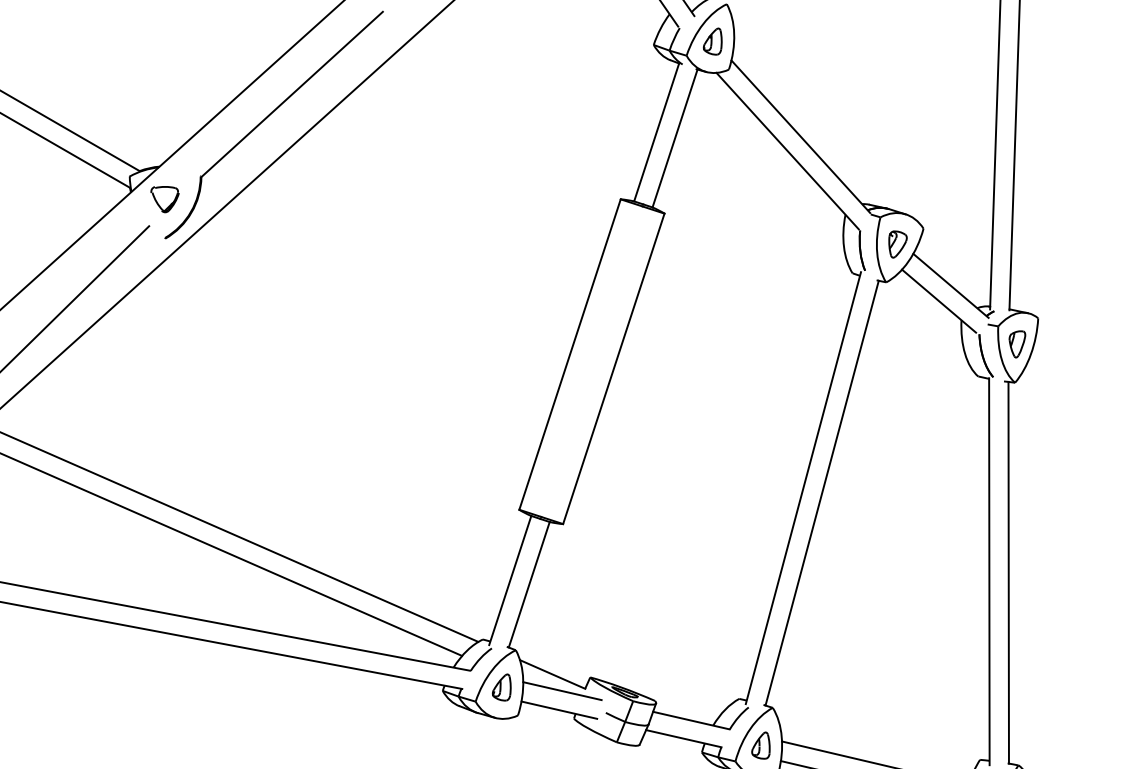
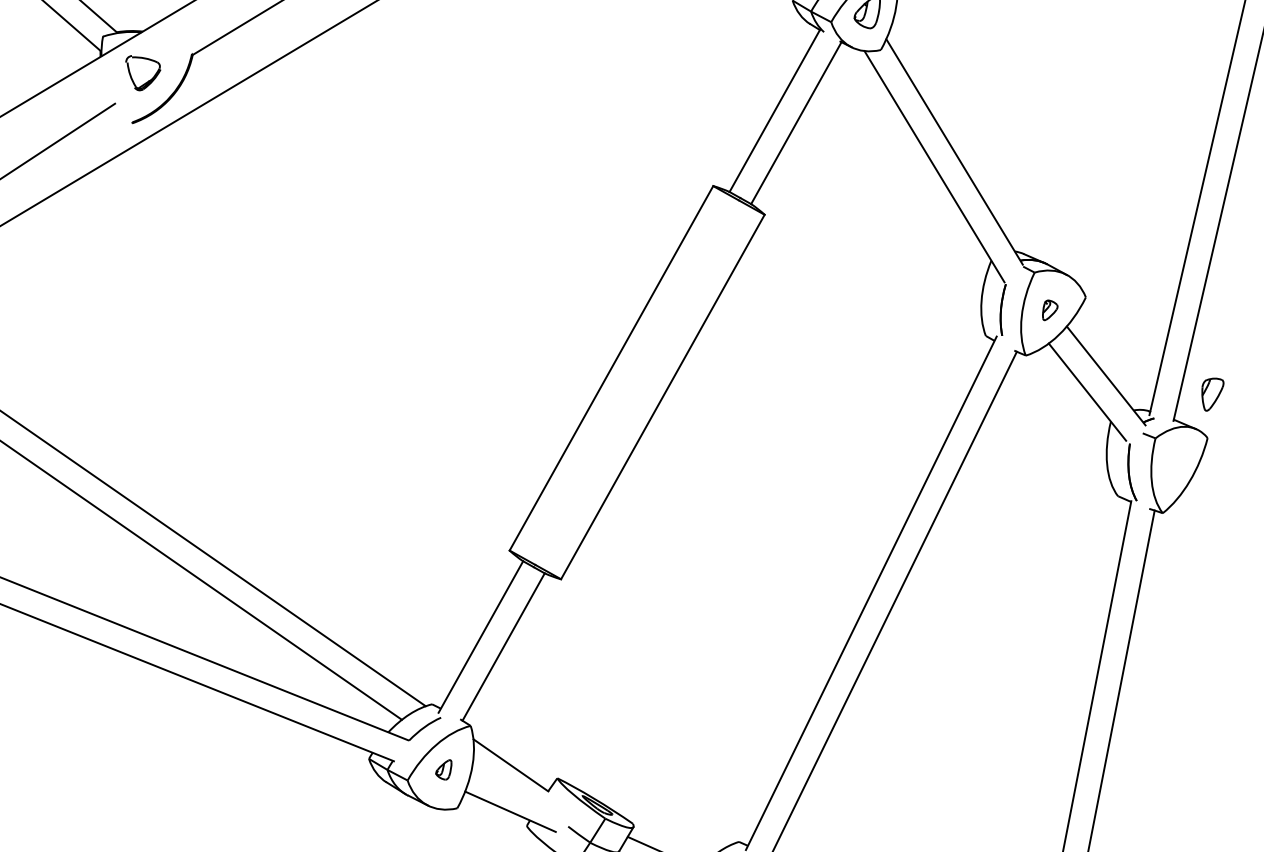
part: (897, 244) -> (1049, 310), size x0.6
part: (1017, 344) -> (1211, 394), moved
part: (501, 687) -> (443, 769), size x0.6
line: (562, 691) -> (519, 789), removed

